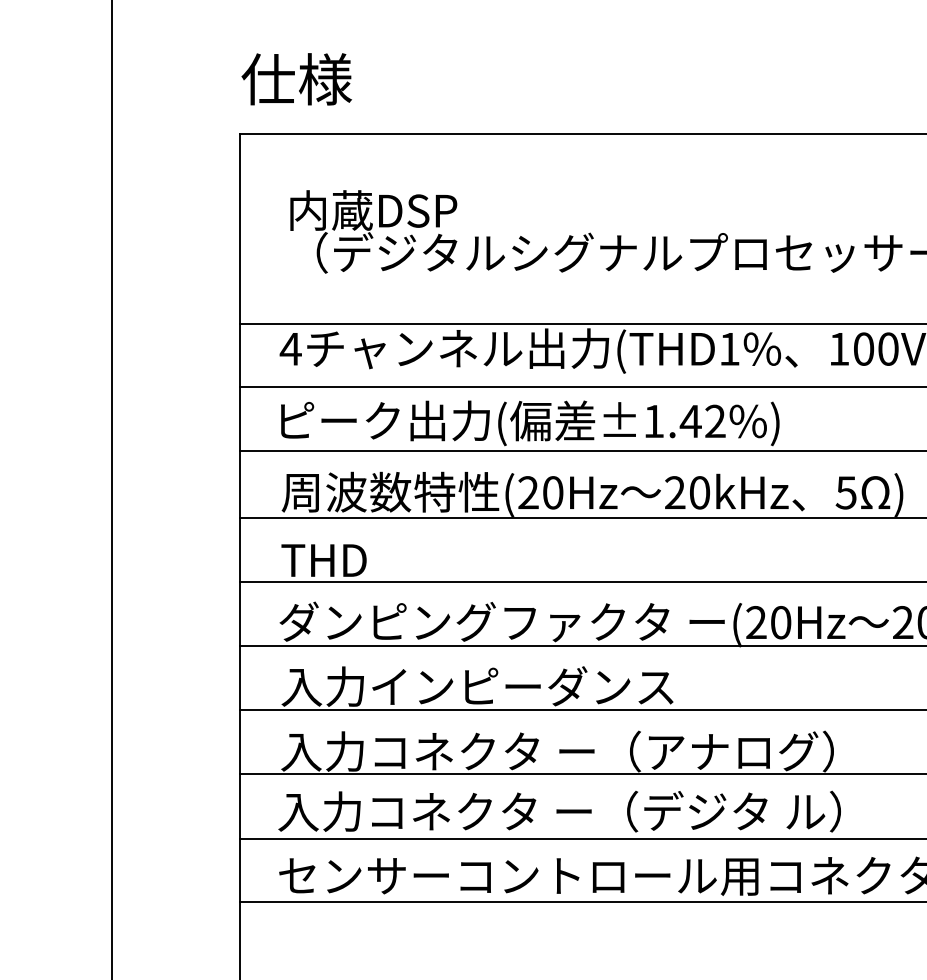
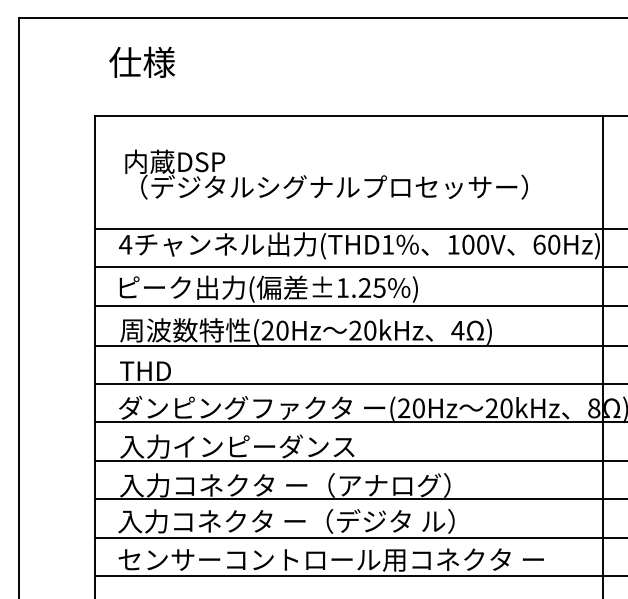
text: (297, 77) -> (142, 61), moved
text: (701, 420) -> (371, 287), ±1.42%) -> ±1.25%)
text: (845, 492) -> (457, 330), 5 -> 4

